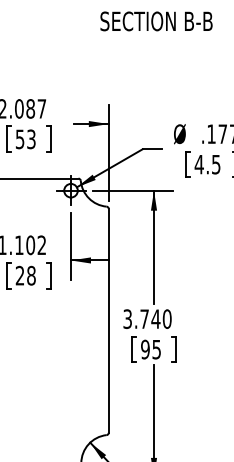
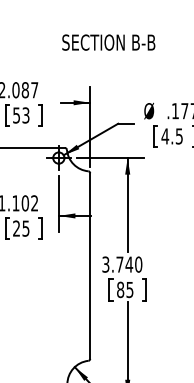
text: (156, 21) -> (108, 42), moved
text: (30, 275) -> (25, 228), 28 -> 25
text: (145, 350) -> (120, 290), 95 -> 85

